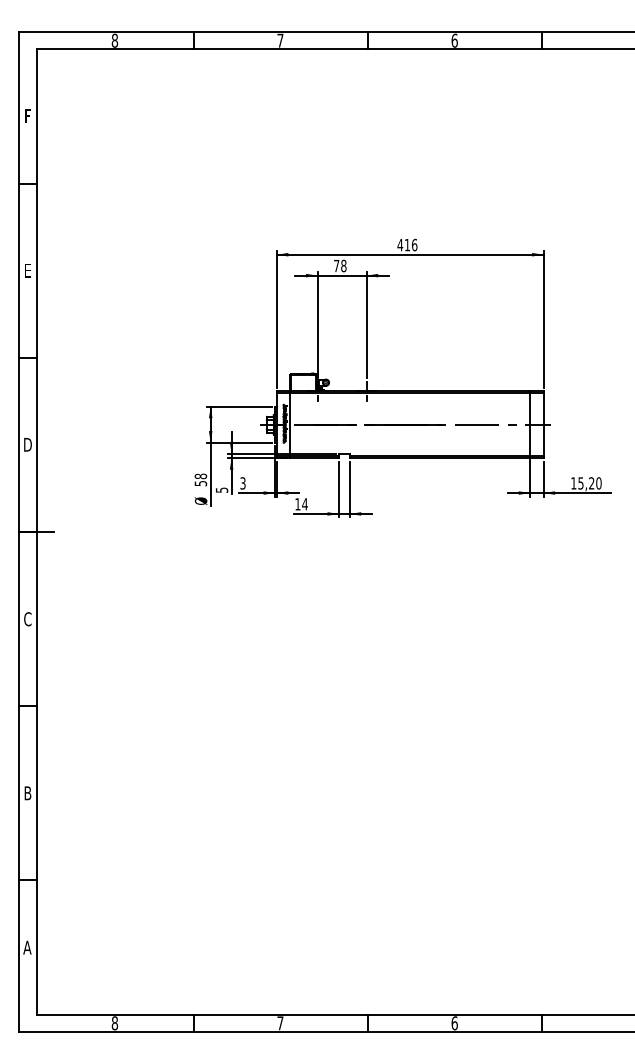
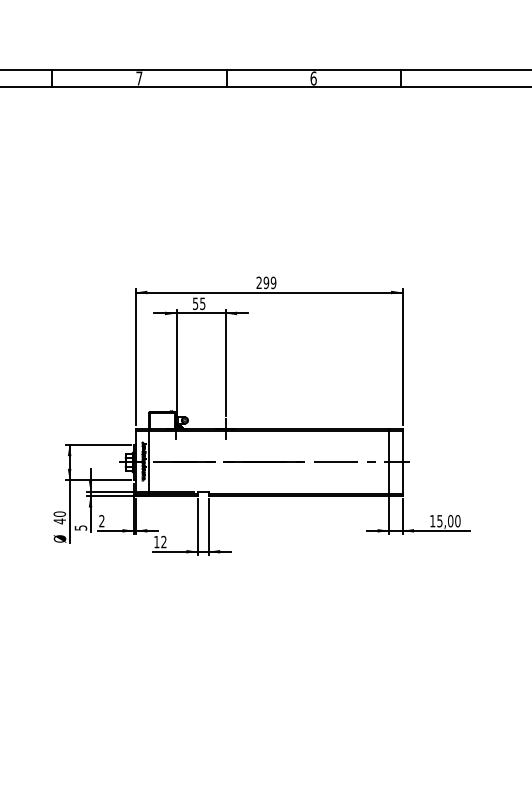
text: (407, 244) -> (266, 282), 416 -> 299
text: (340, 265) -> (199, 303), 78 -> 55
text: (200, 479) -> (59, 517), 58 -> 40
text: (242, 483) -> (101, 521), 3 -> 2
text: (591, 483) -> (450, 521), 15,20 -> 15,00
text: (304, 504) -> (163, 542), 14 -> 12

